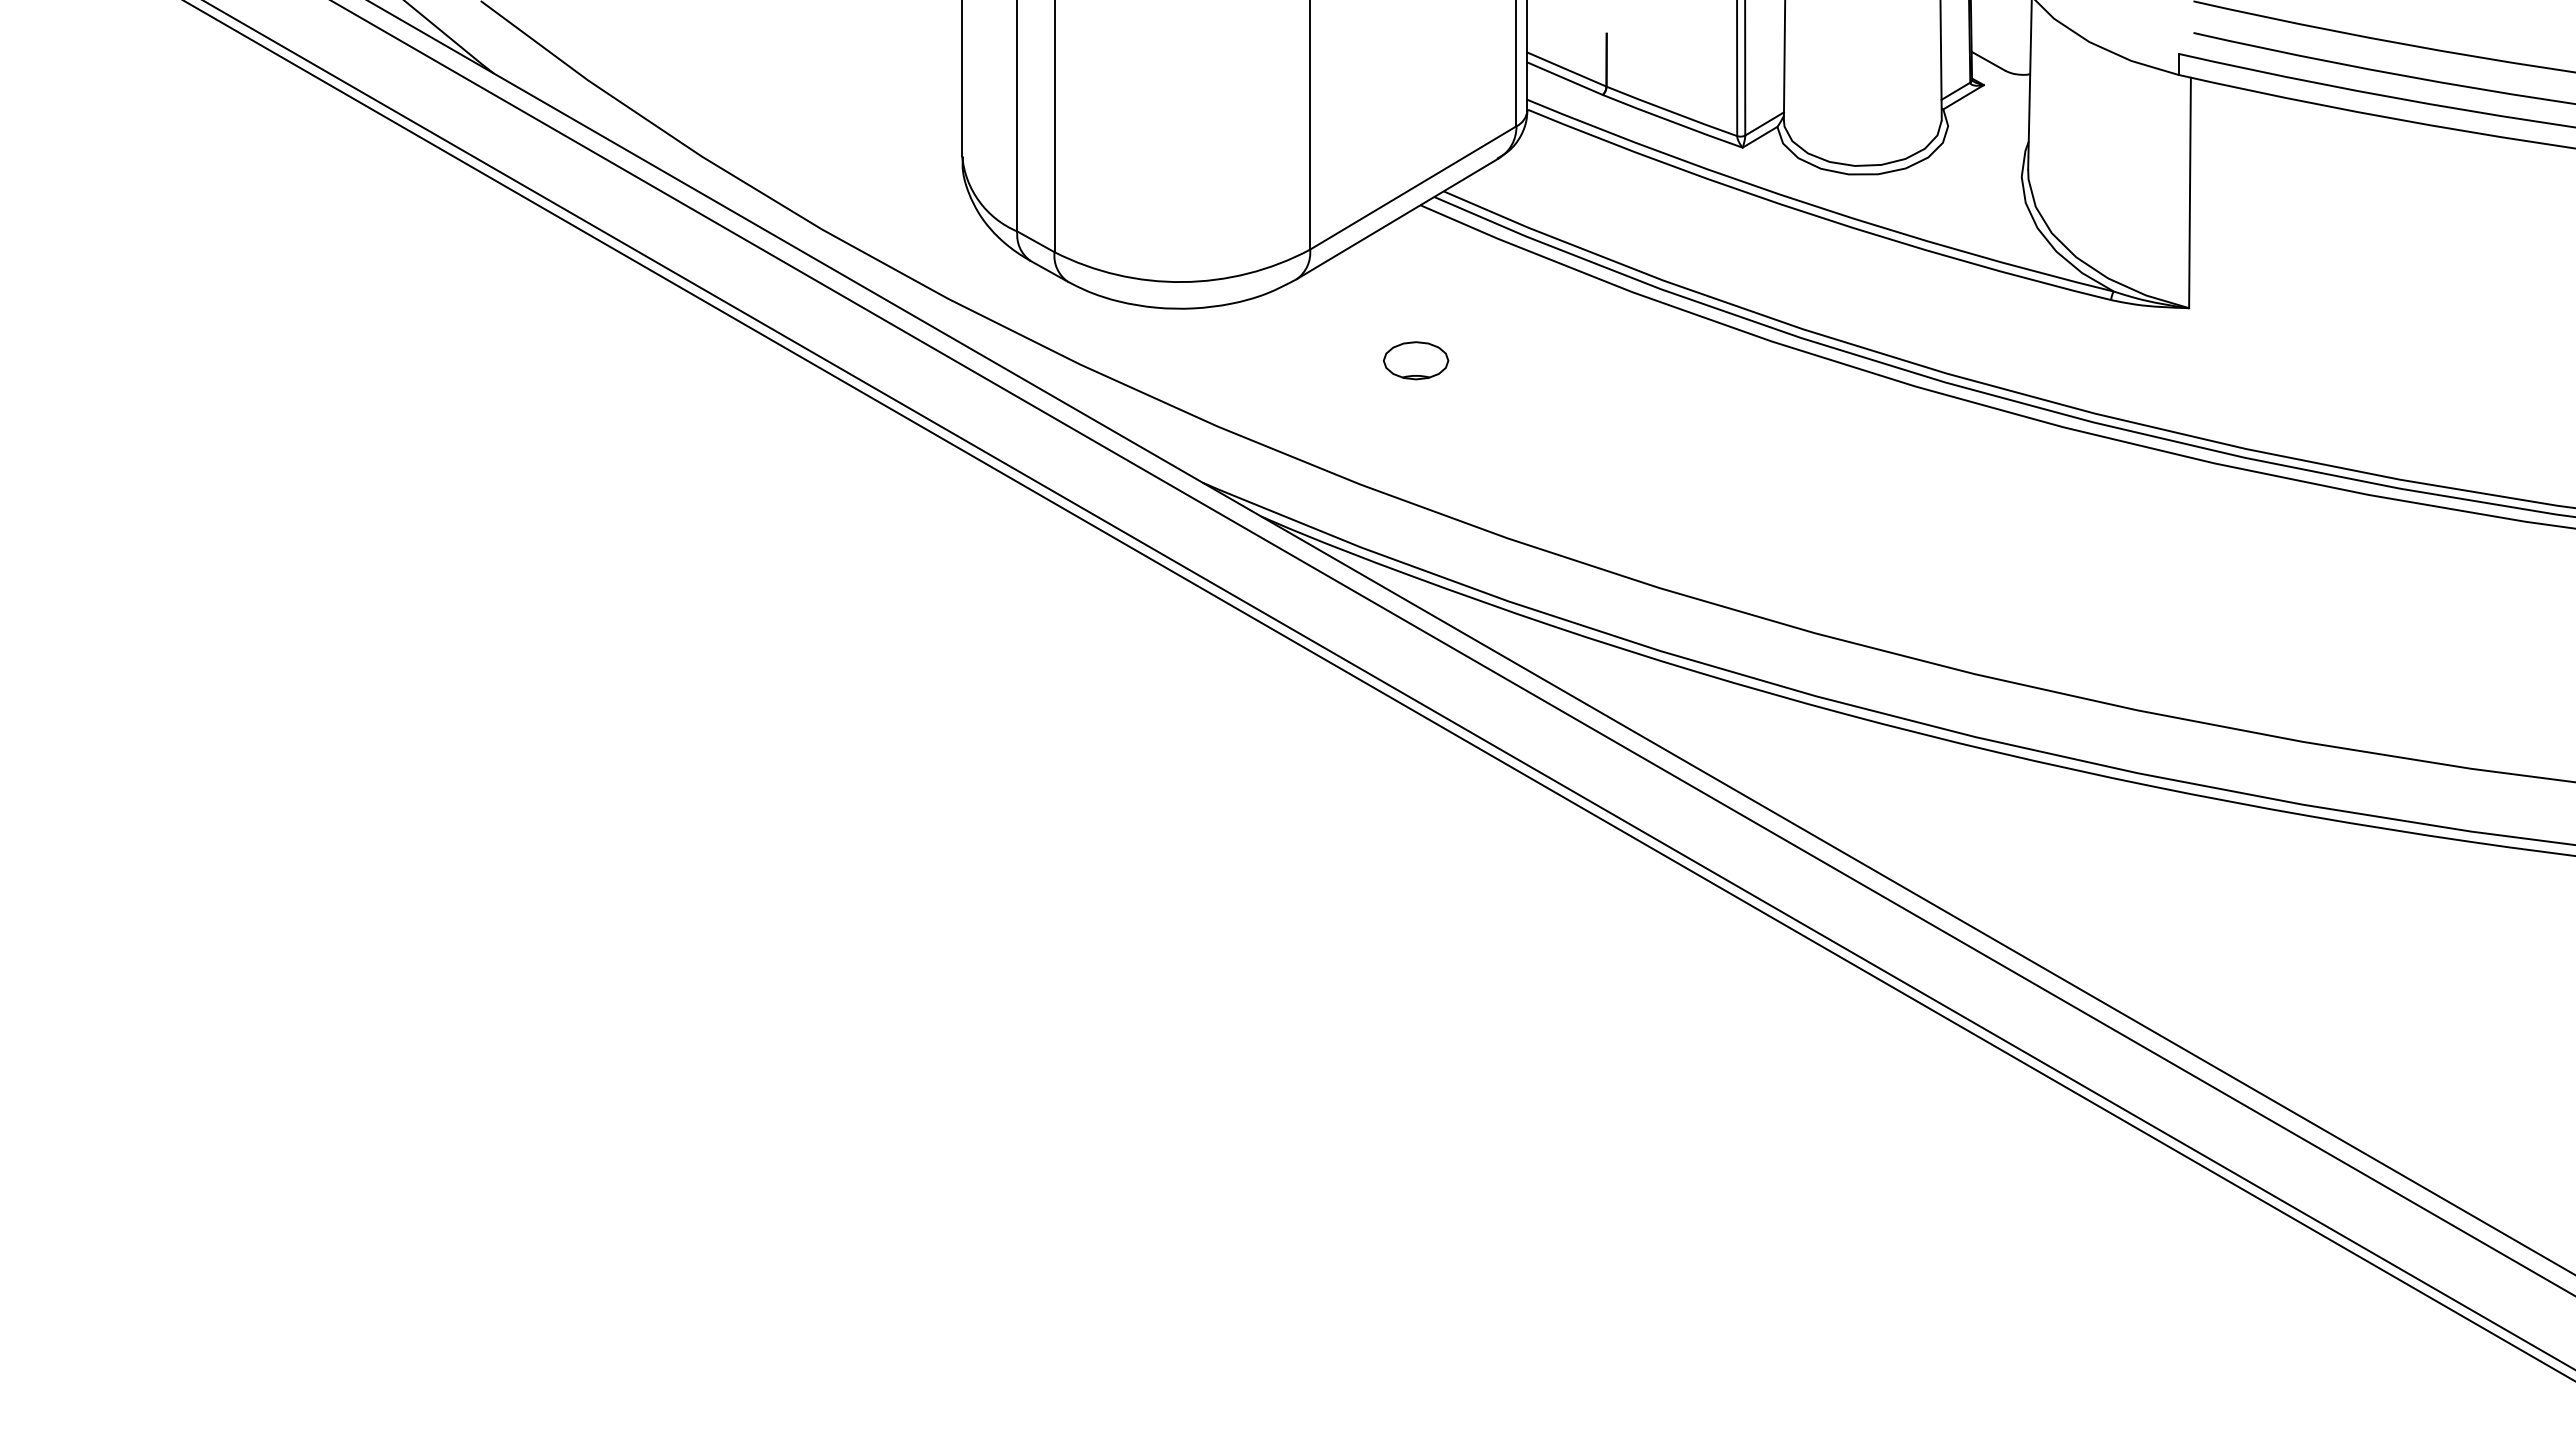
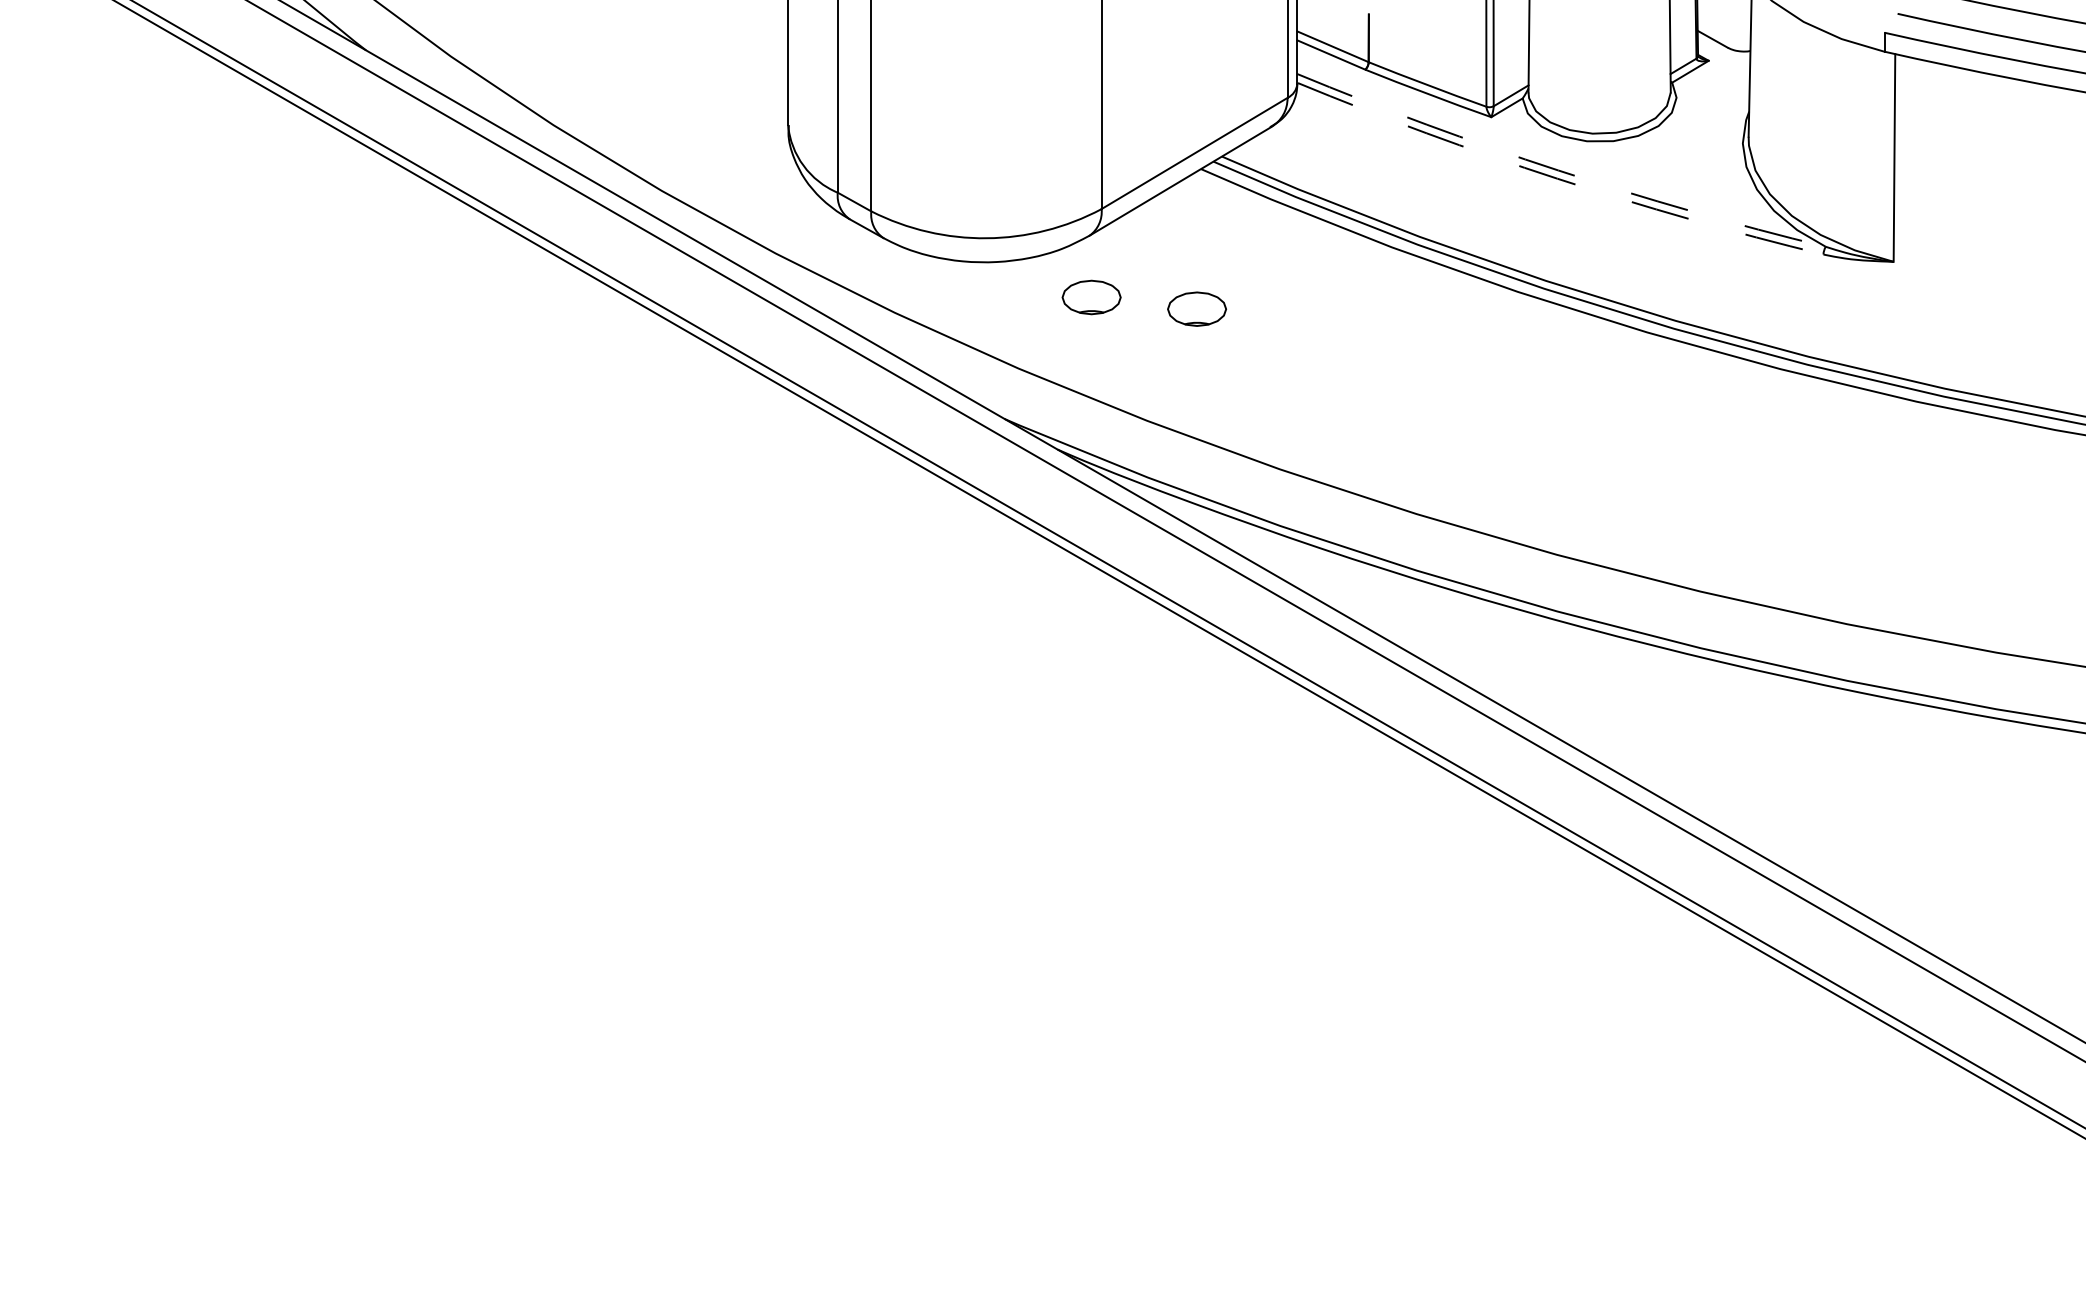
arc: (1816, 206) -> (1557, 170), solid -> dashed
arc: (1816, 215) -> (1557, 178), solid -> dashed
part: (1299, 347) -> (1092, 297), added

